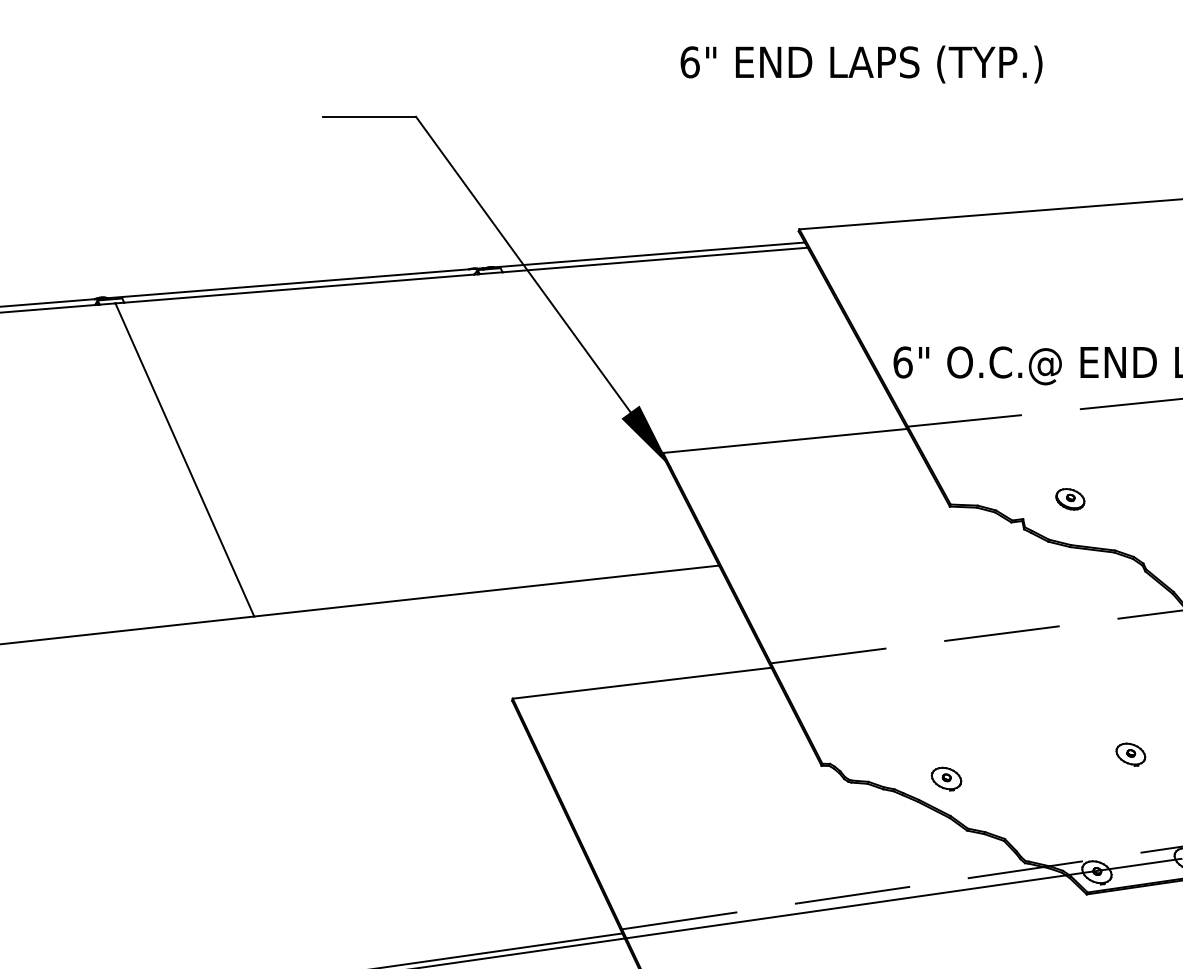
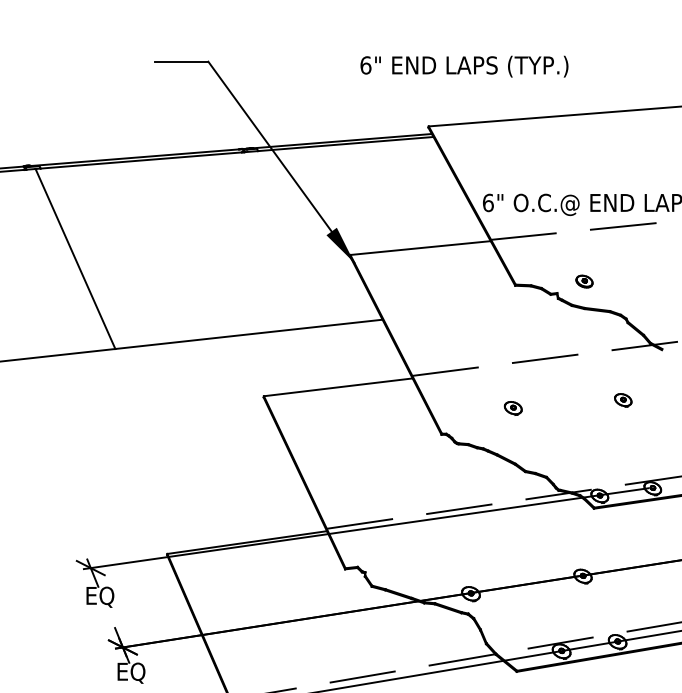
text: (861, 64) -> (464, 66), moved
part: (1131, 754) -> (623, 400), moved
part: (945, 779) -> (512, 408), moved

